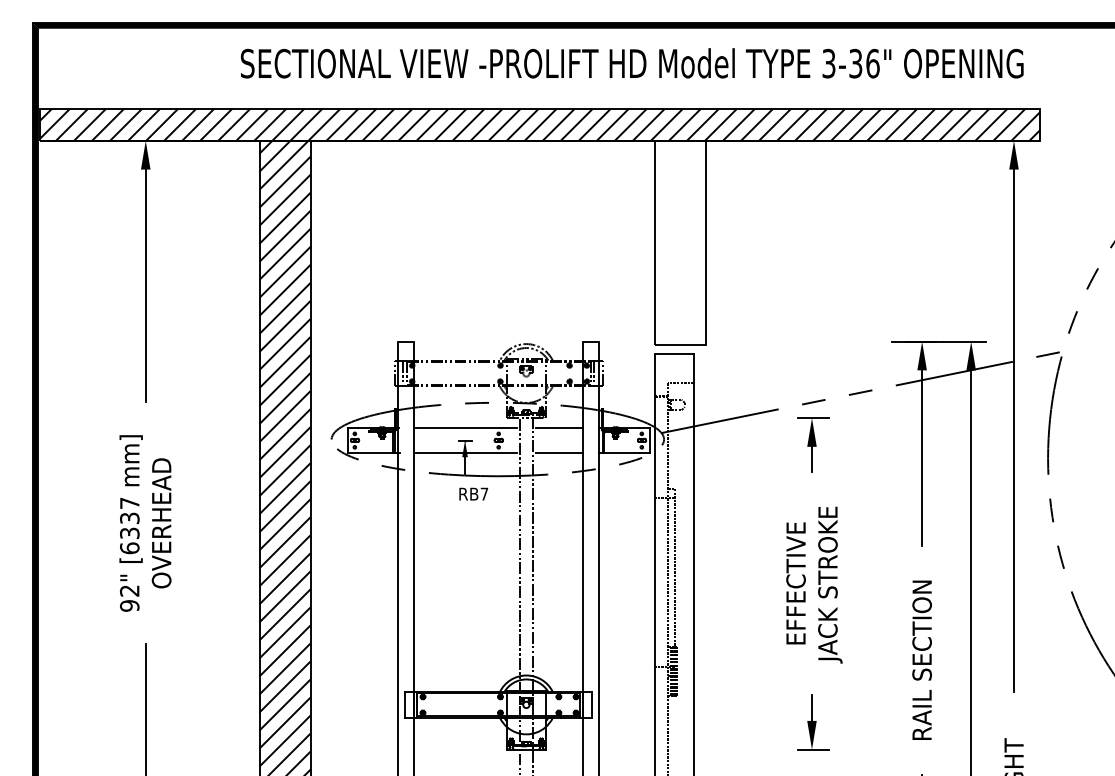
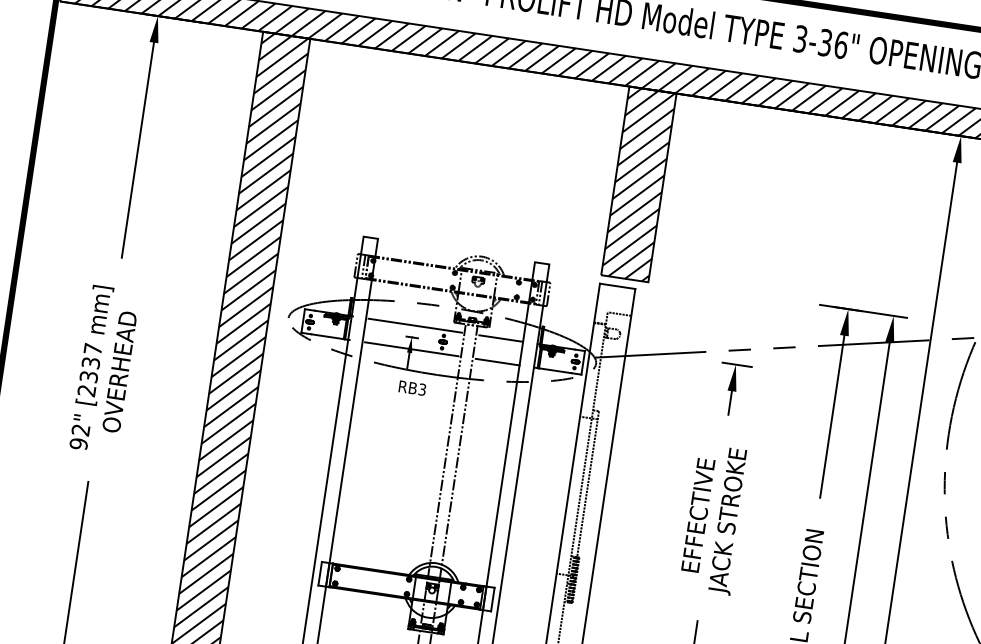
hatch: (680, 242) -> (638, 184), added
text: (484, 493) -> (422, 389), RB7 -> RB3
text: (129, 548) -> (86, 390), [6337 -> [2337

